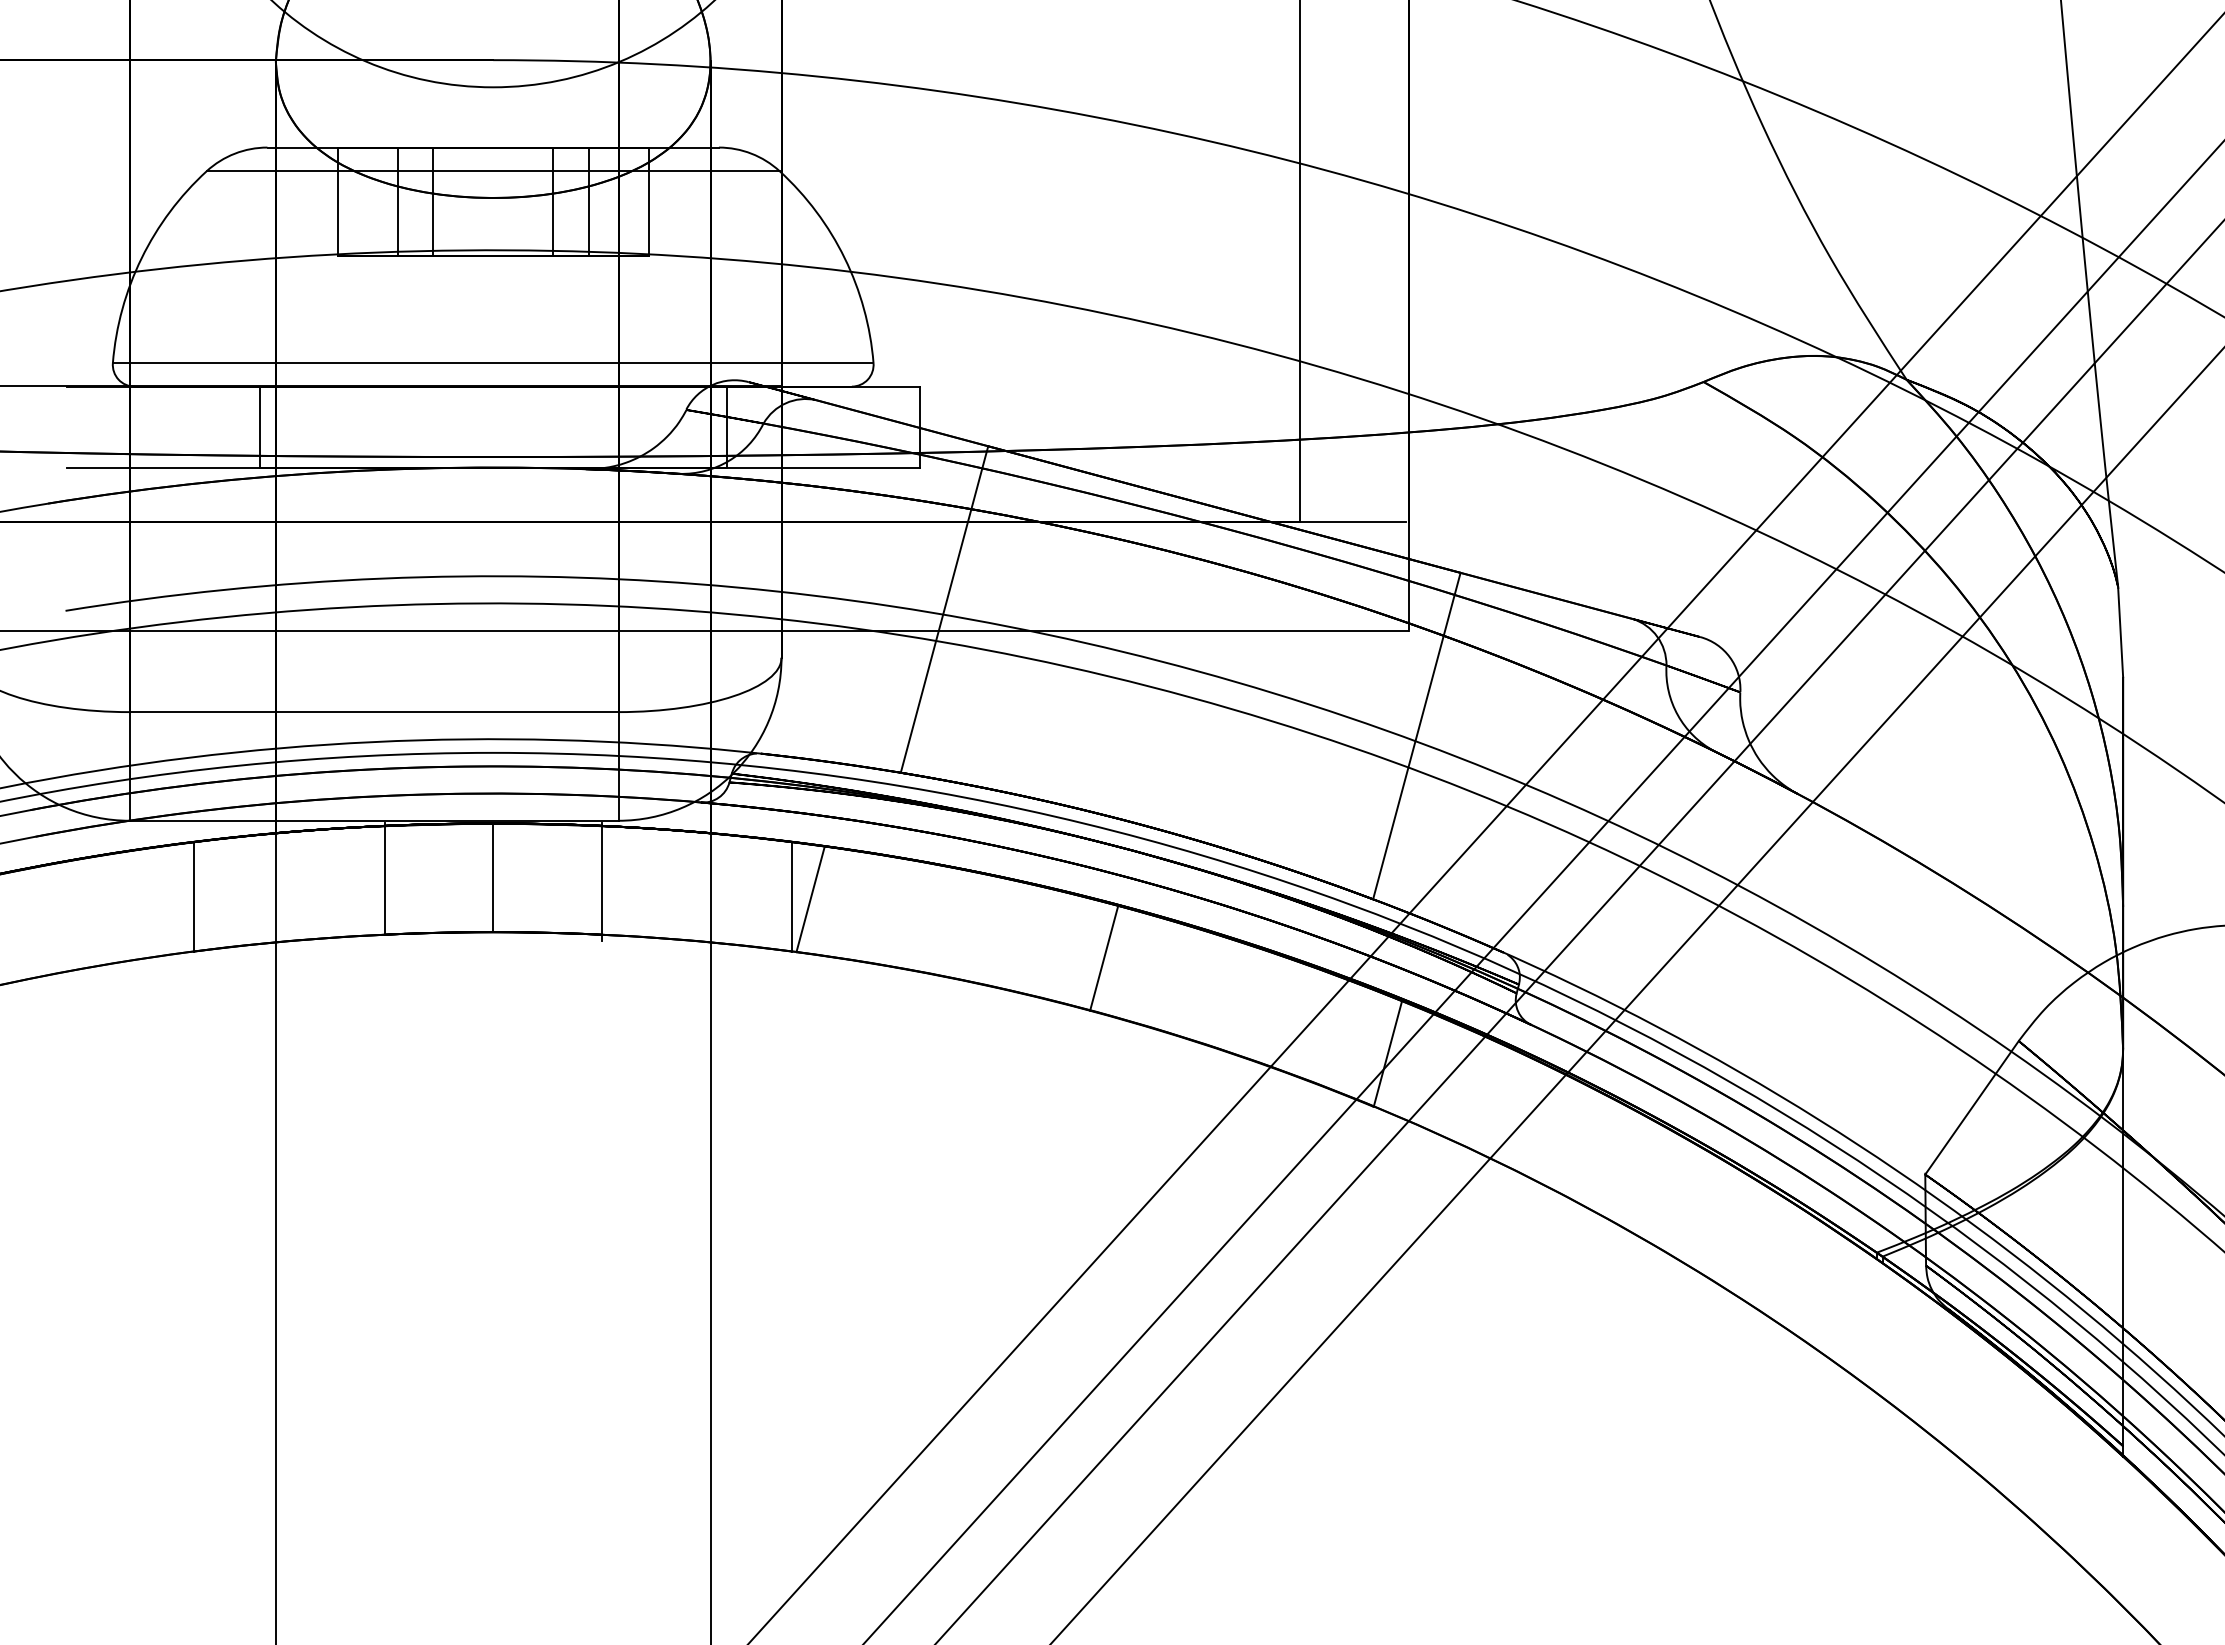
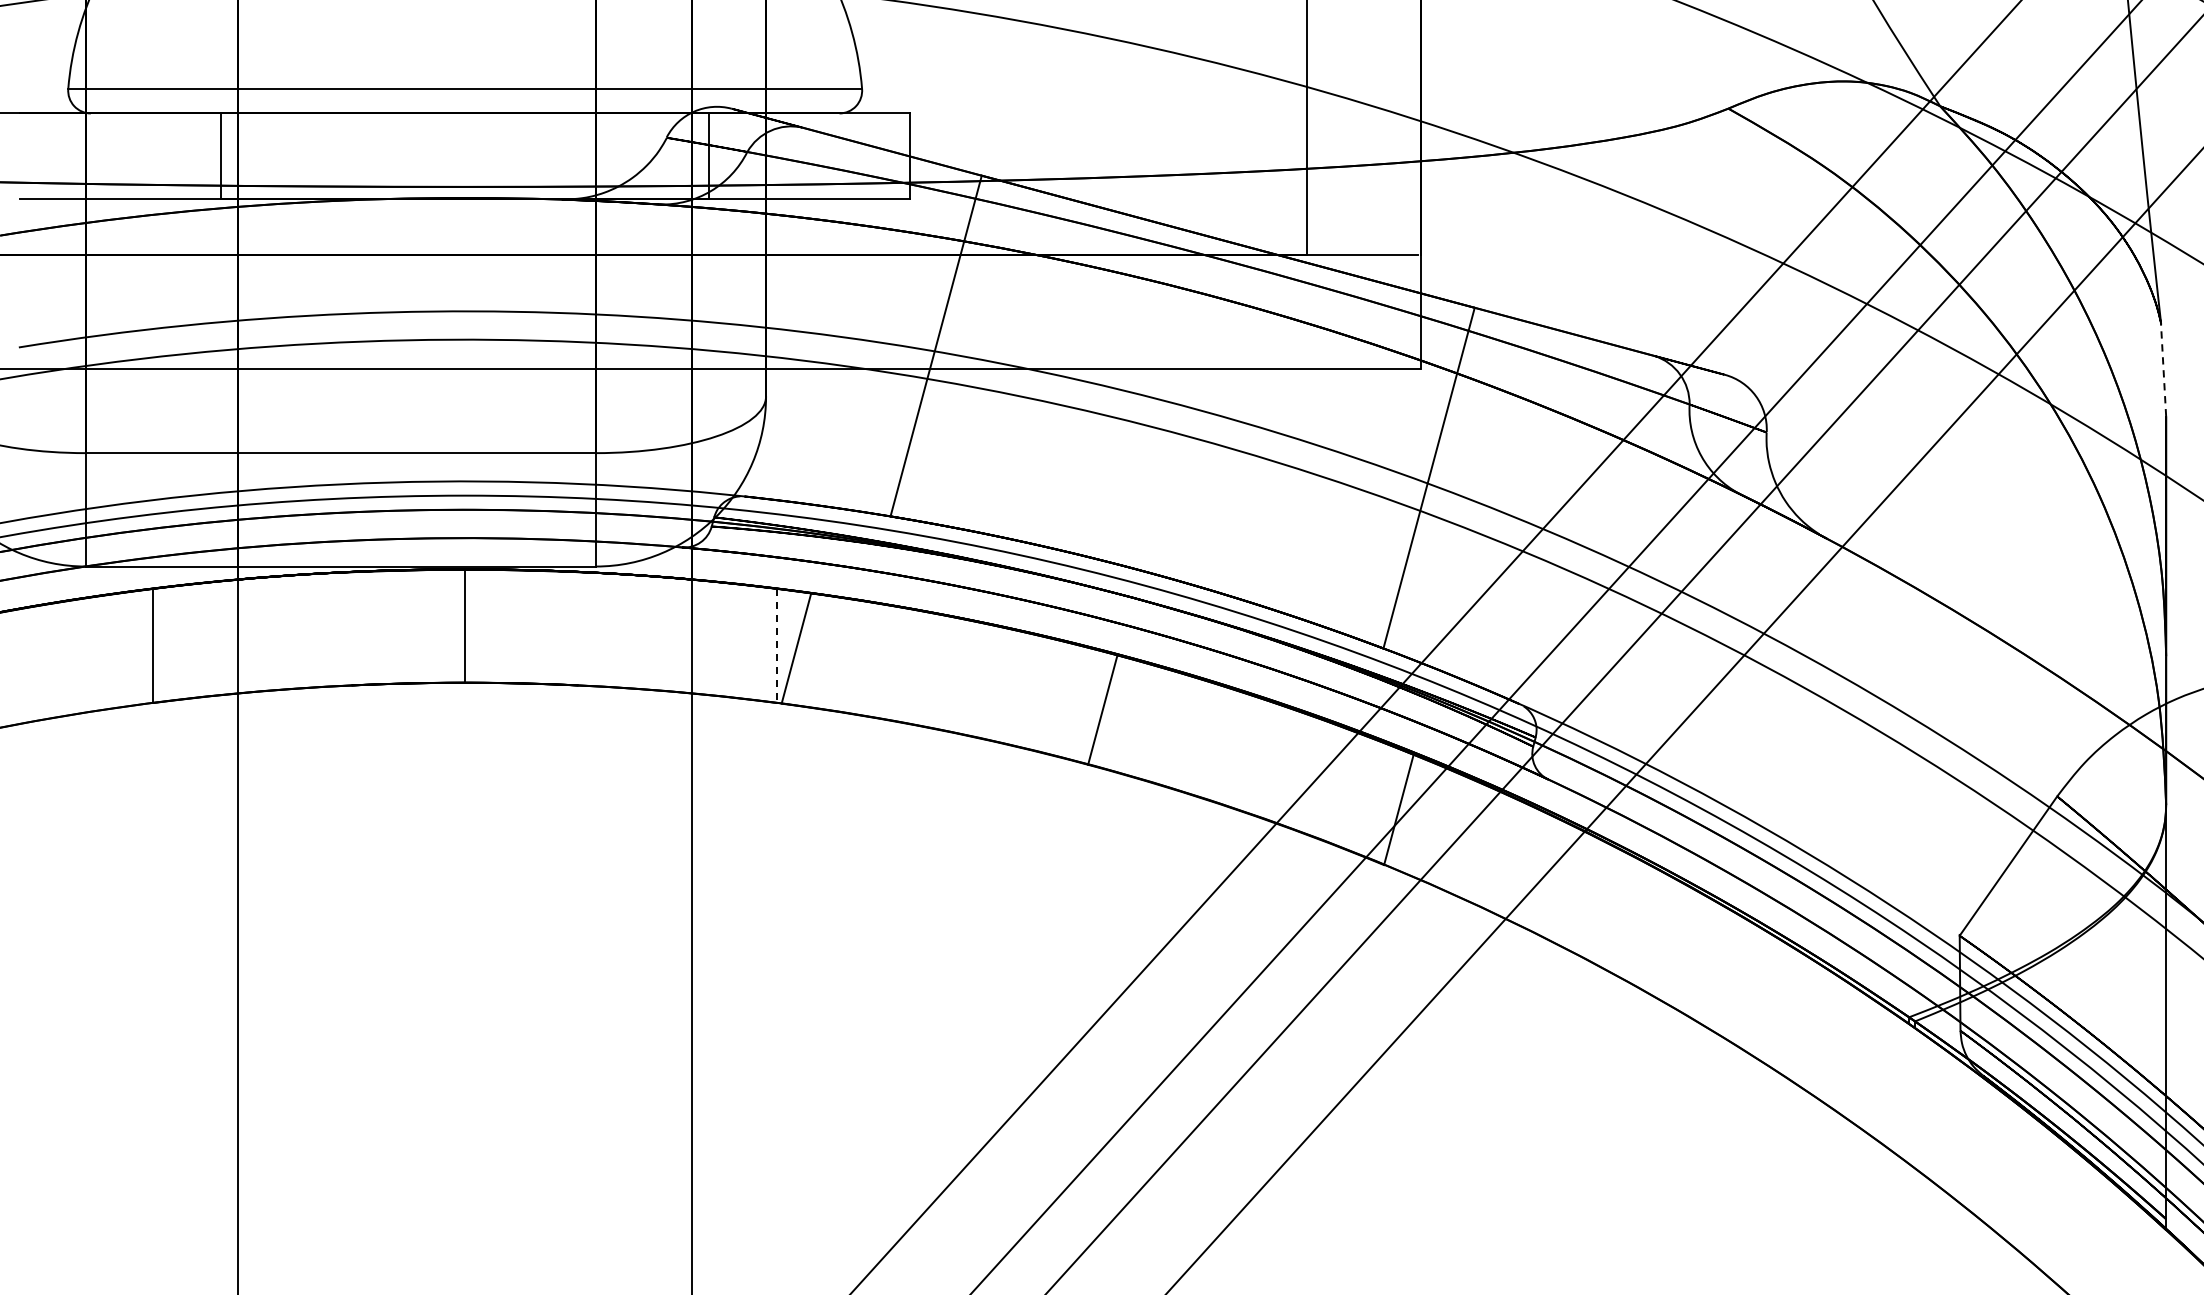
line: (2120, 631) -> (2163, 369), solid -> dashed
line: (384, 878) -> (351, 626), removed
line: (601, 881) -> (578, 629), removed
line: (792, 896) -> (777, 645), solid -> dashed

